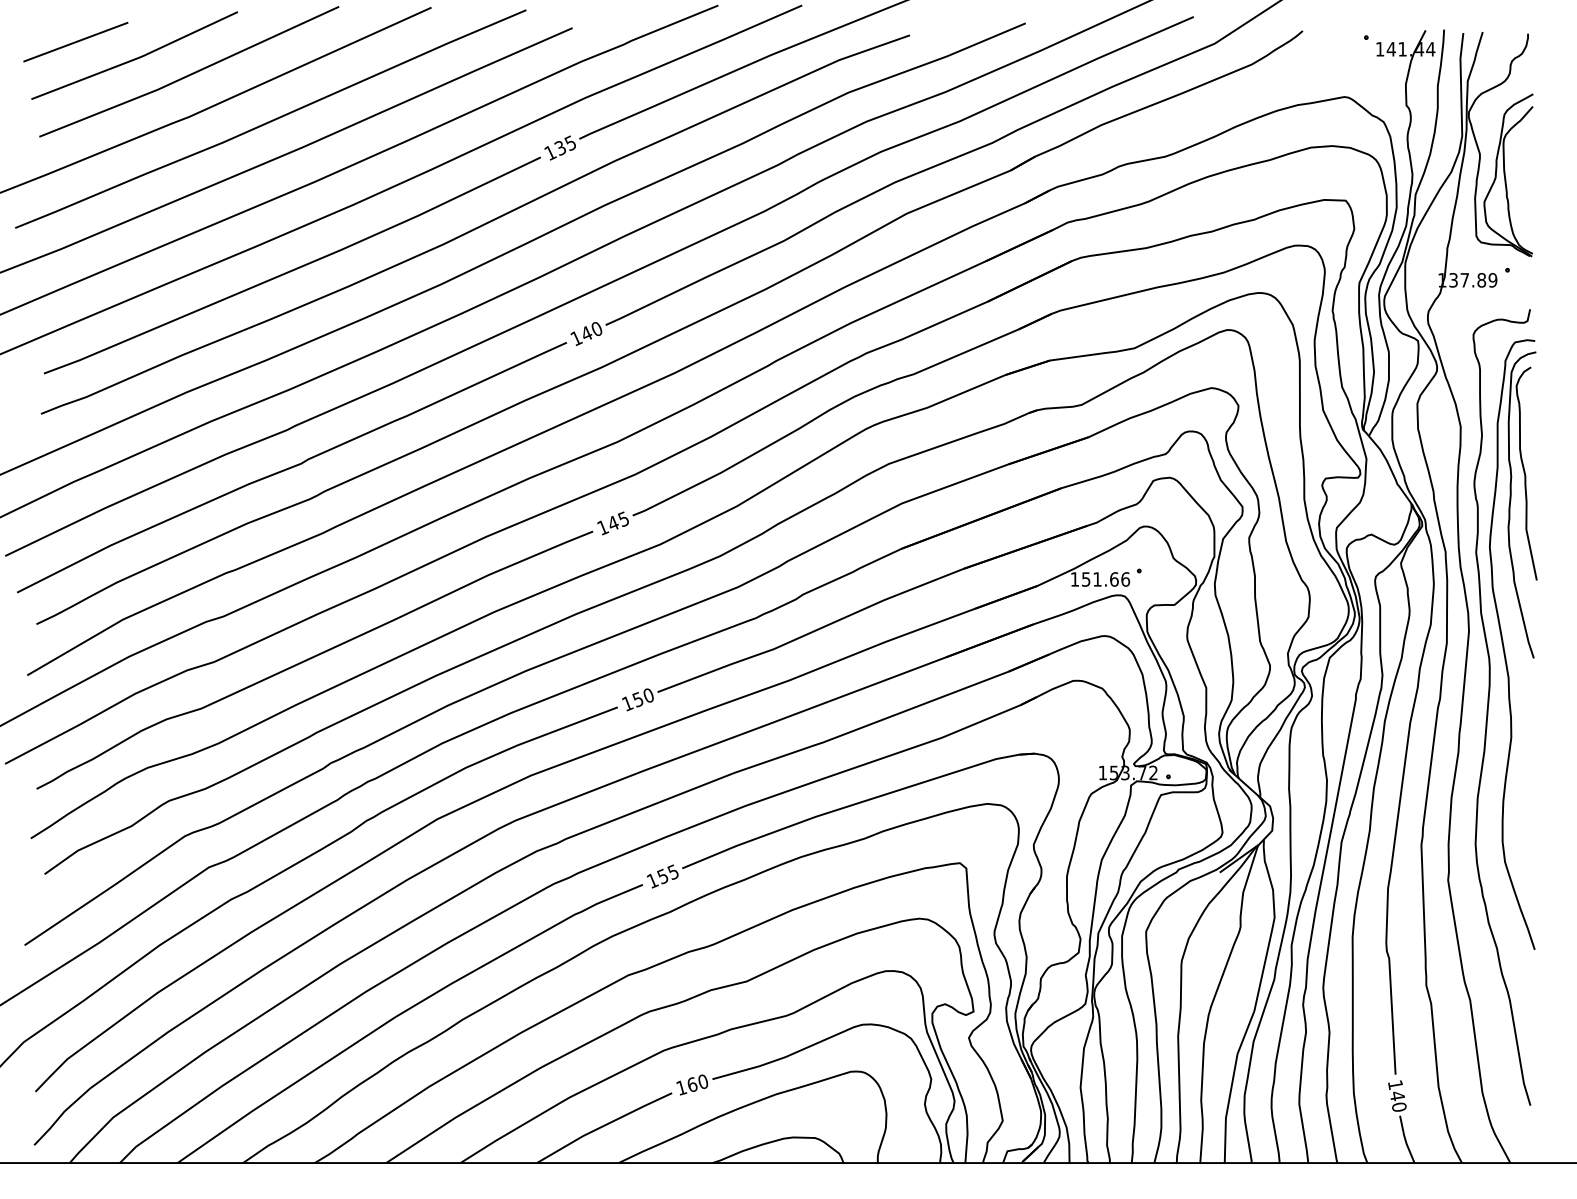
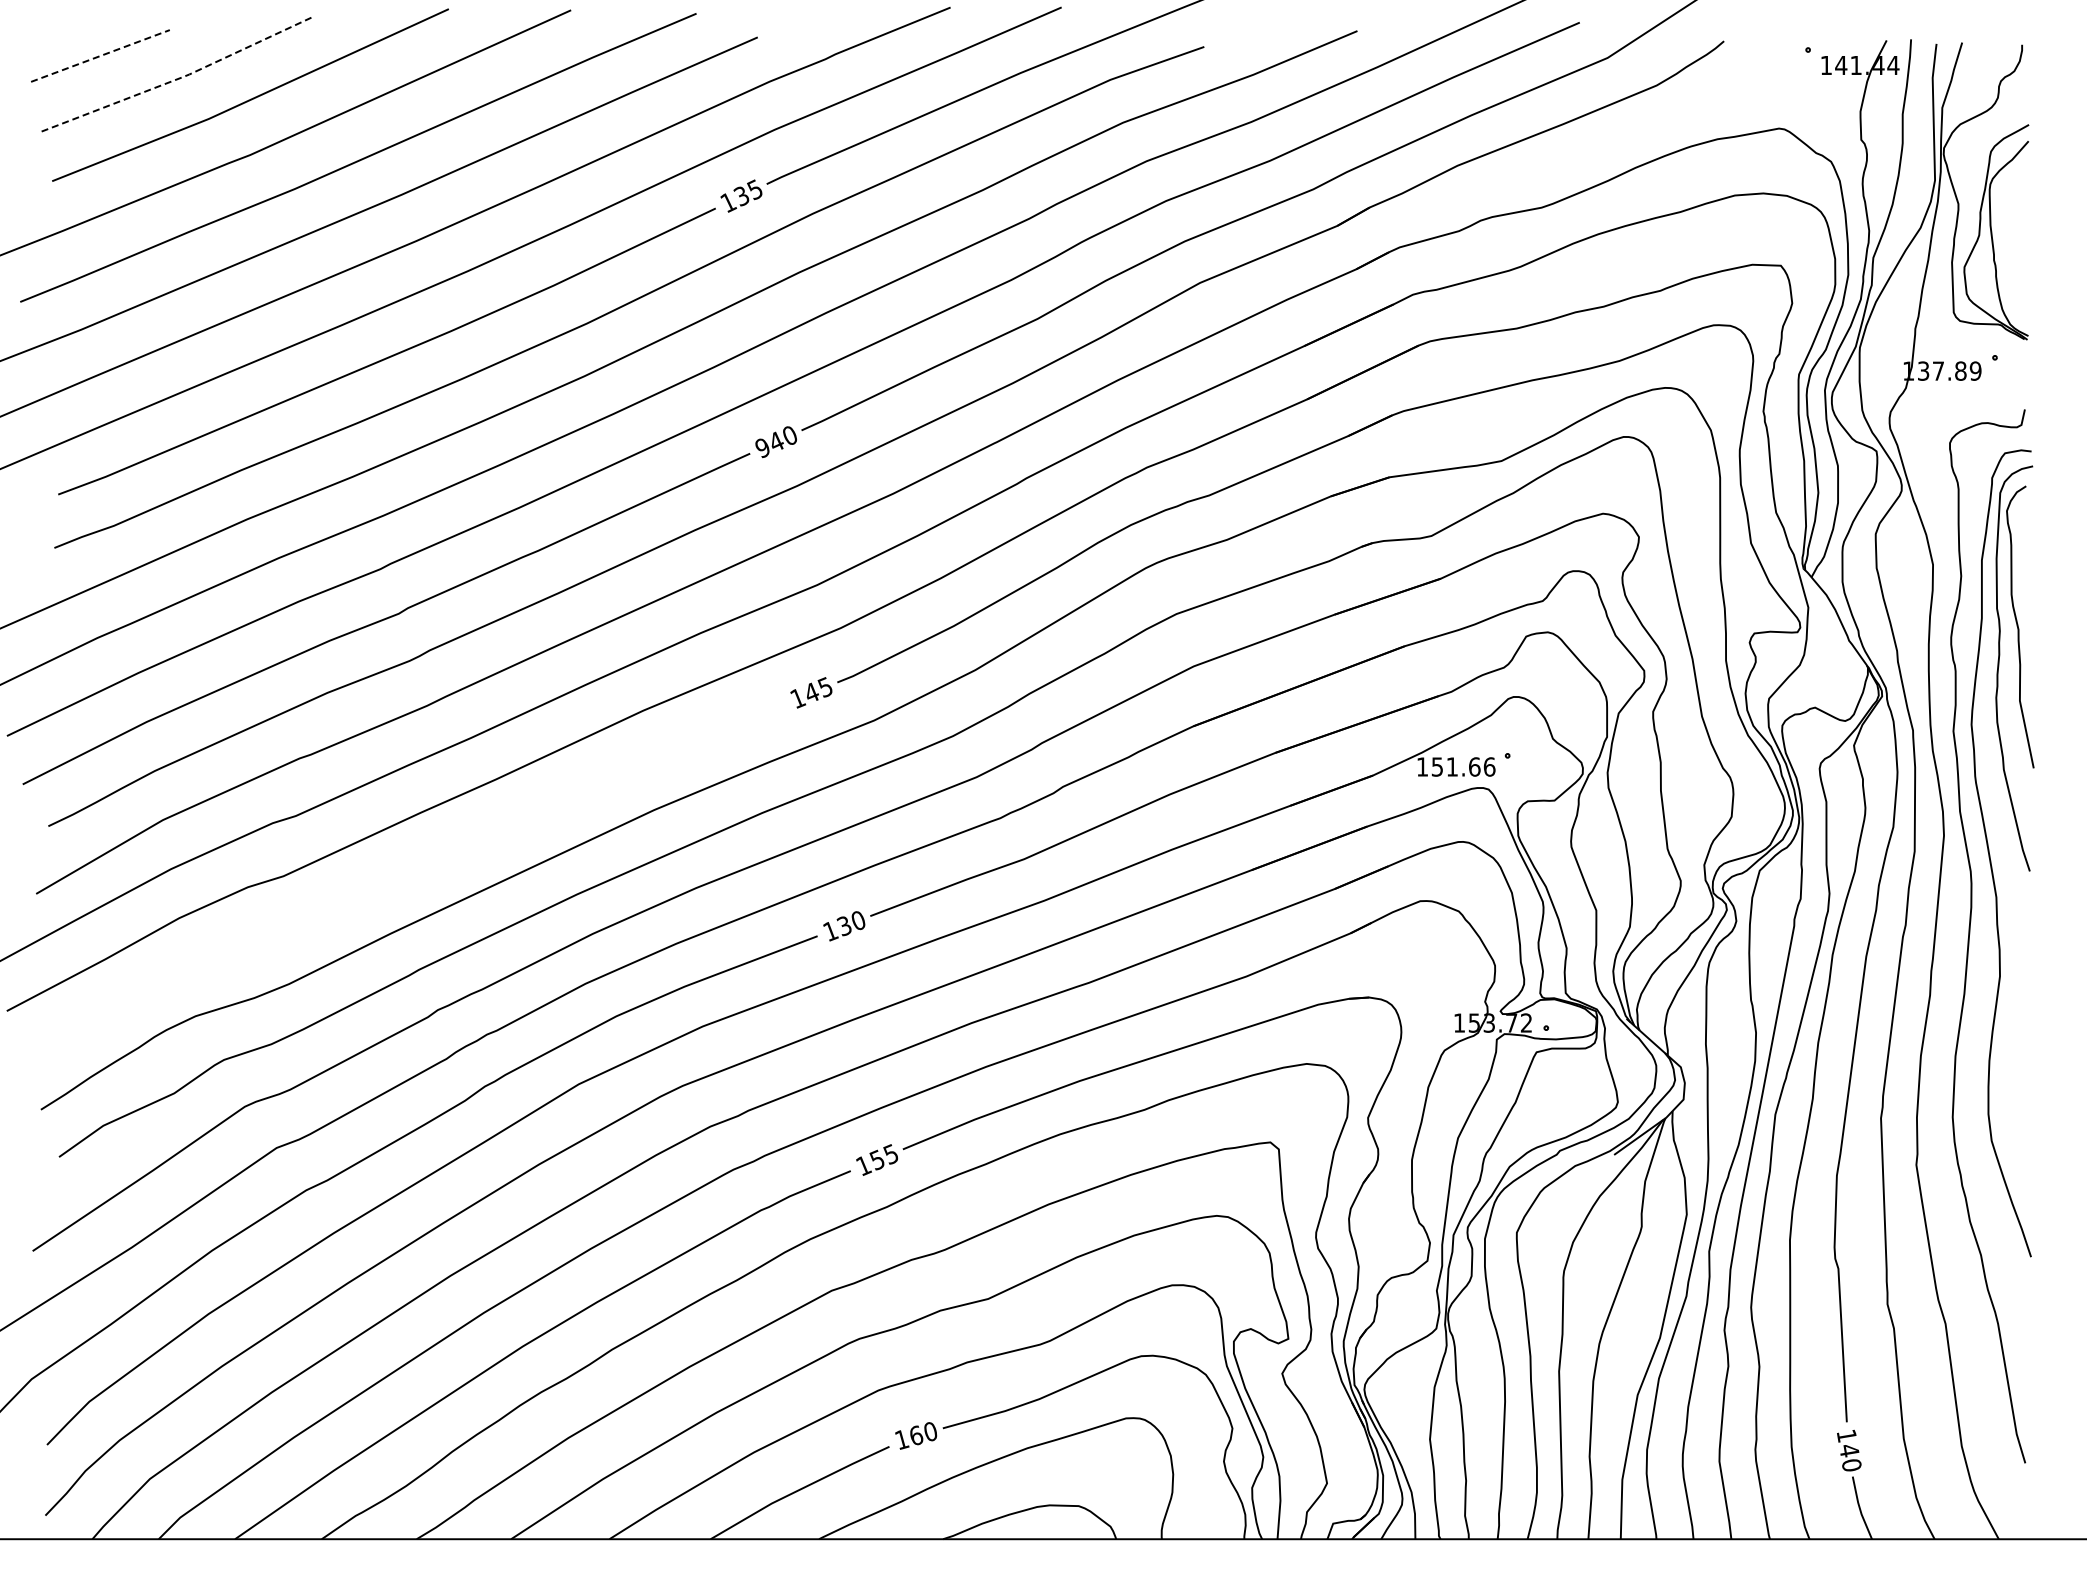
line: (75, 41) -> (100, 55), solid -> dashed
line: (137, 58) -> (181, 77), solid -> dashed
text: (576, 338) -> (763, 447), 140 -> 940
curve: (313, 657) -> (415, 870), removed
text: (637, 698) -> (843, 924), 150 -> 130

